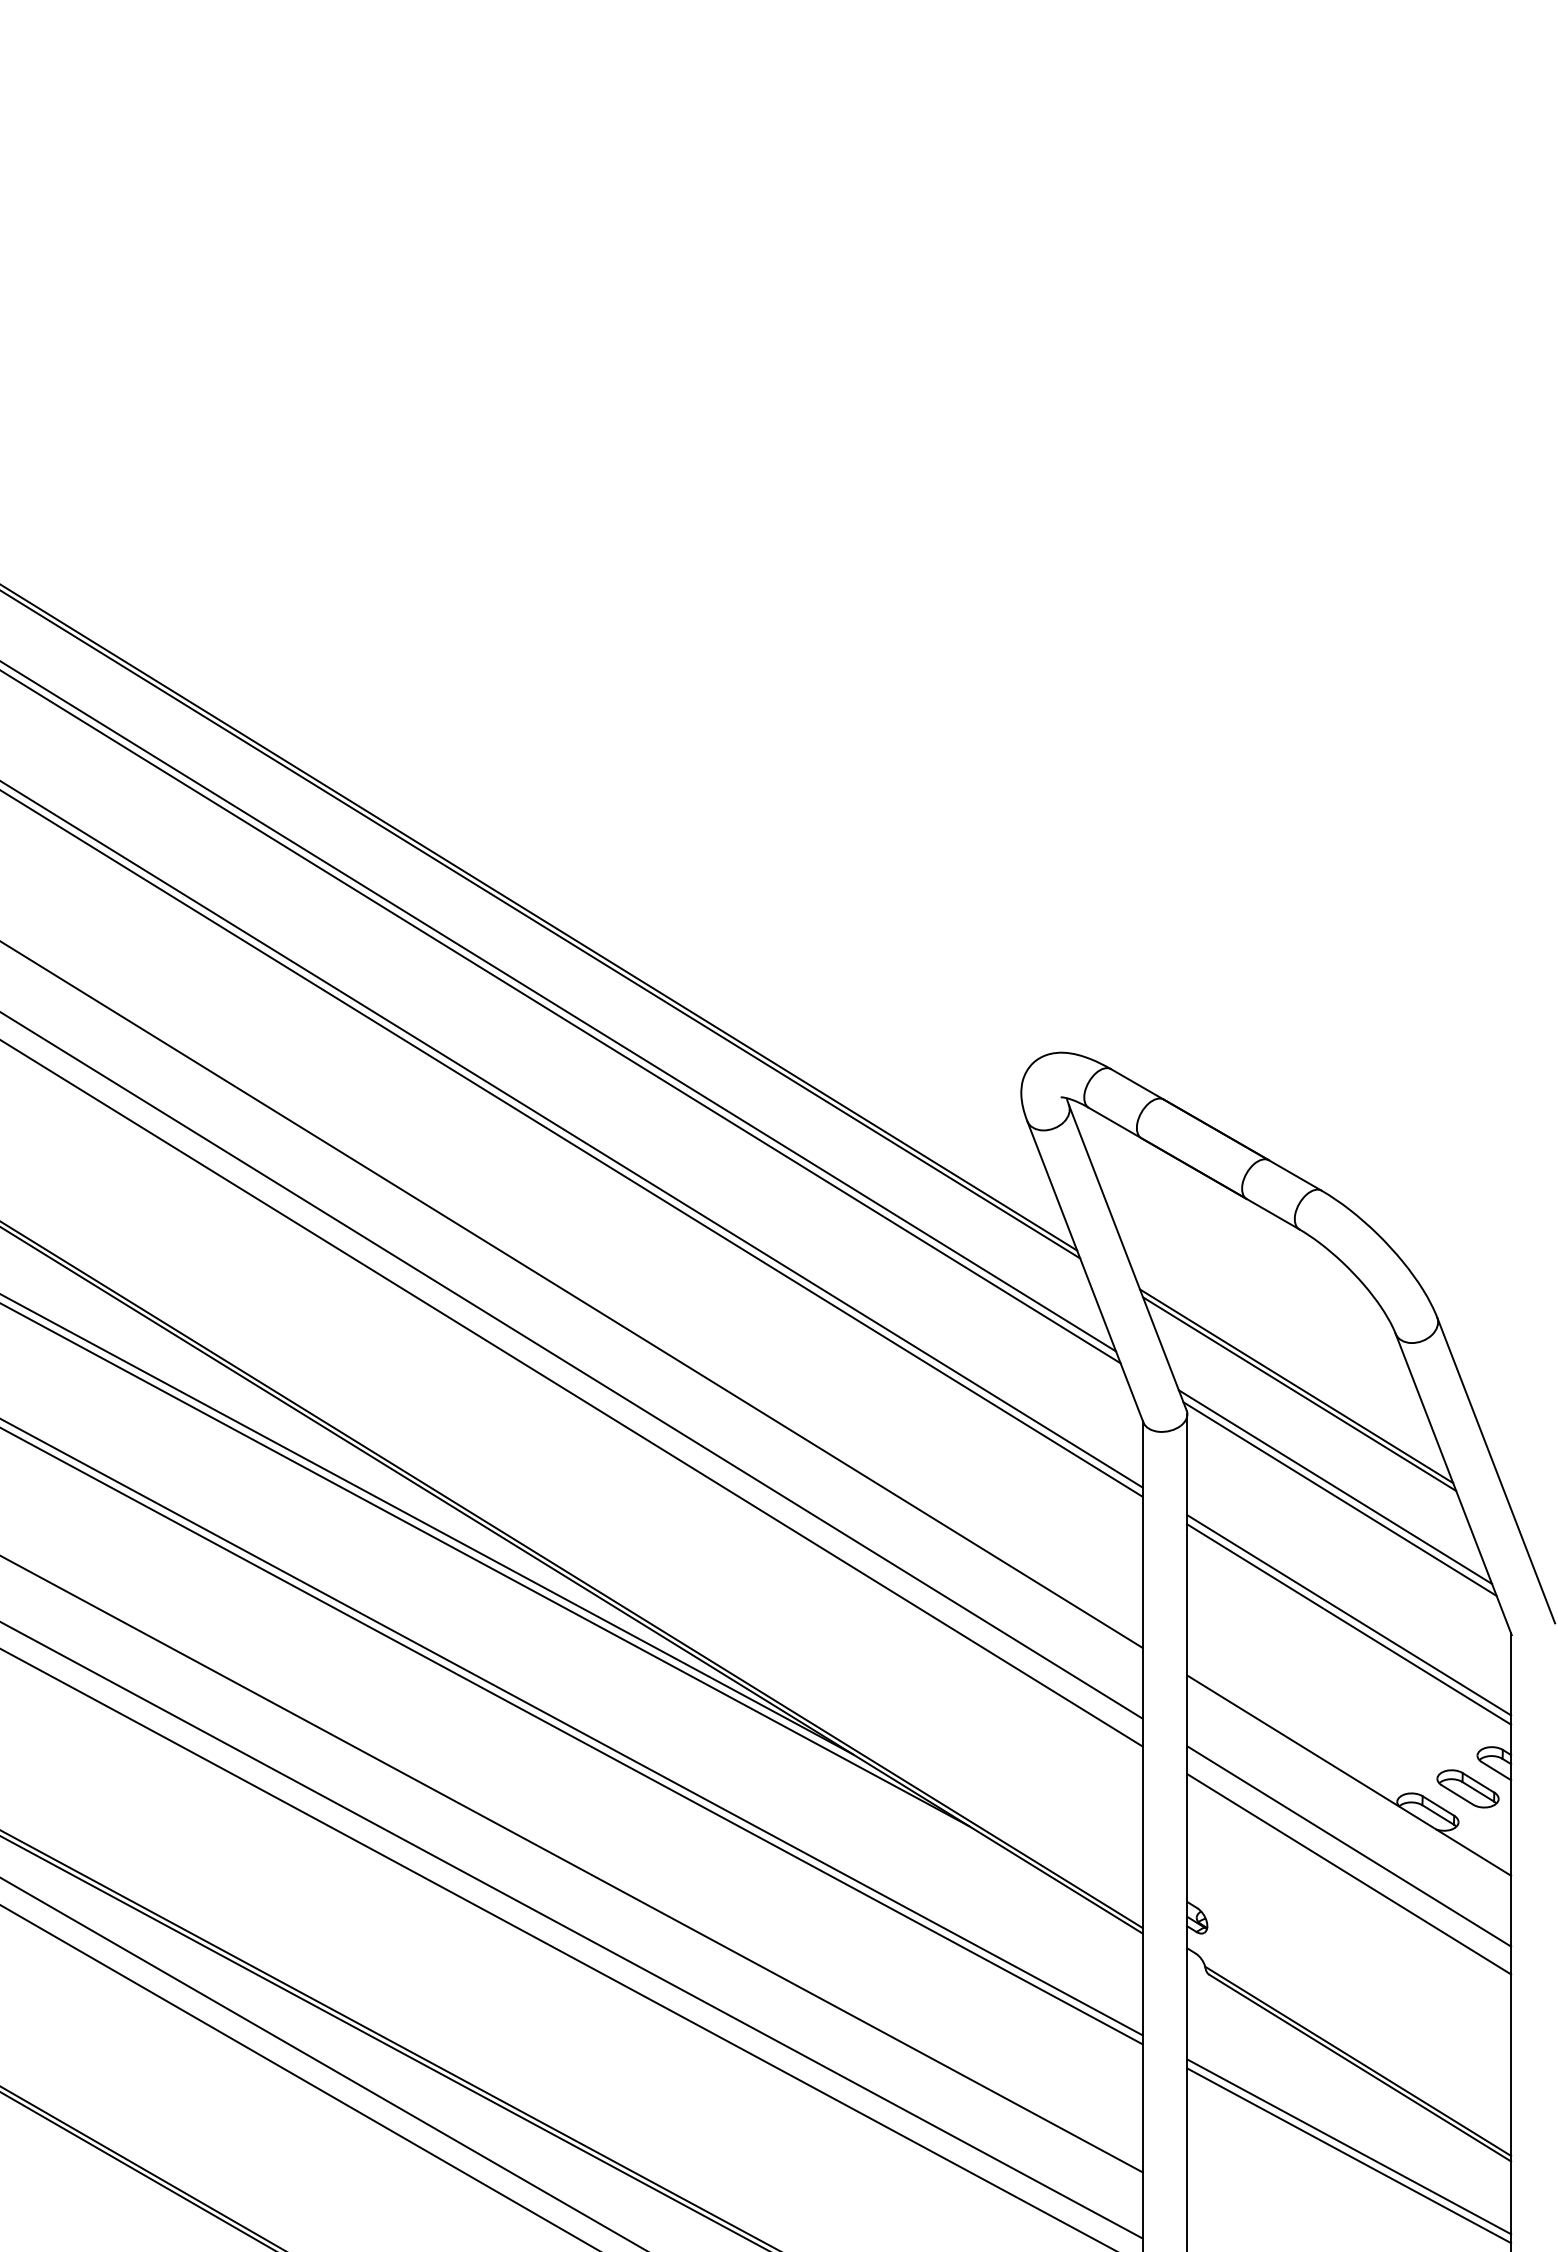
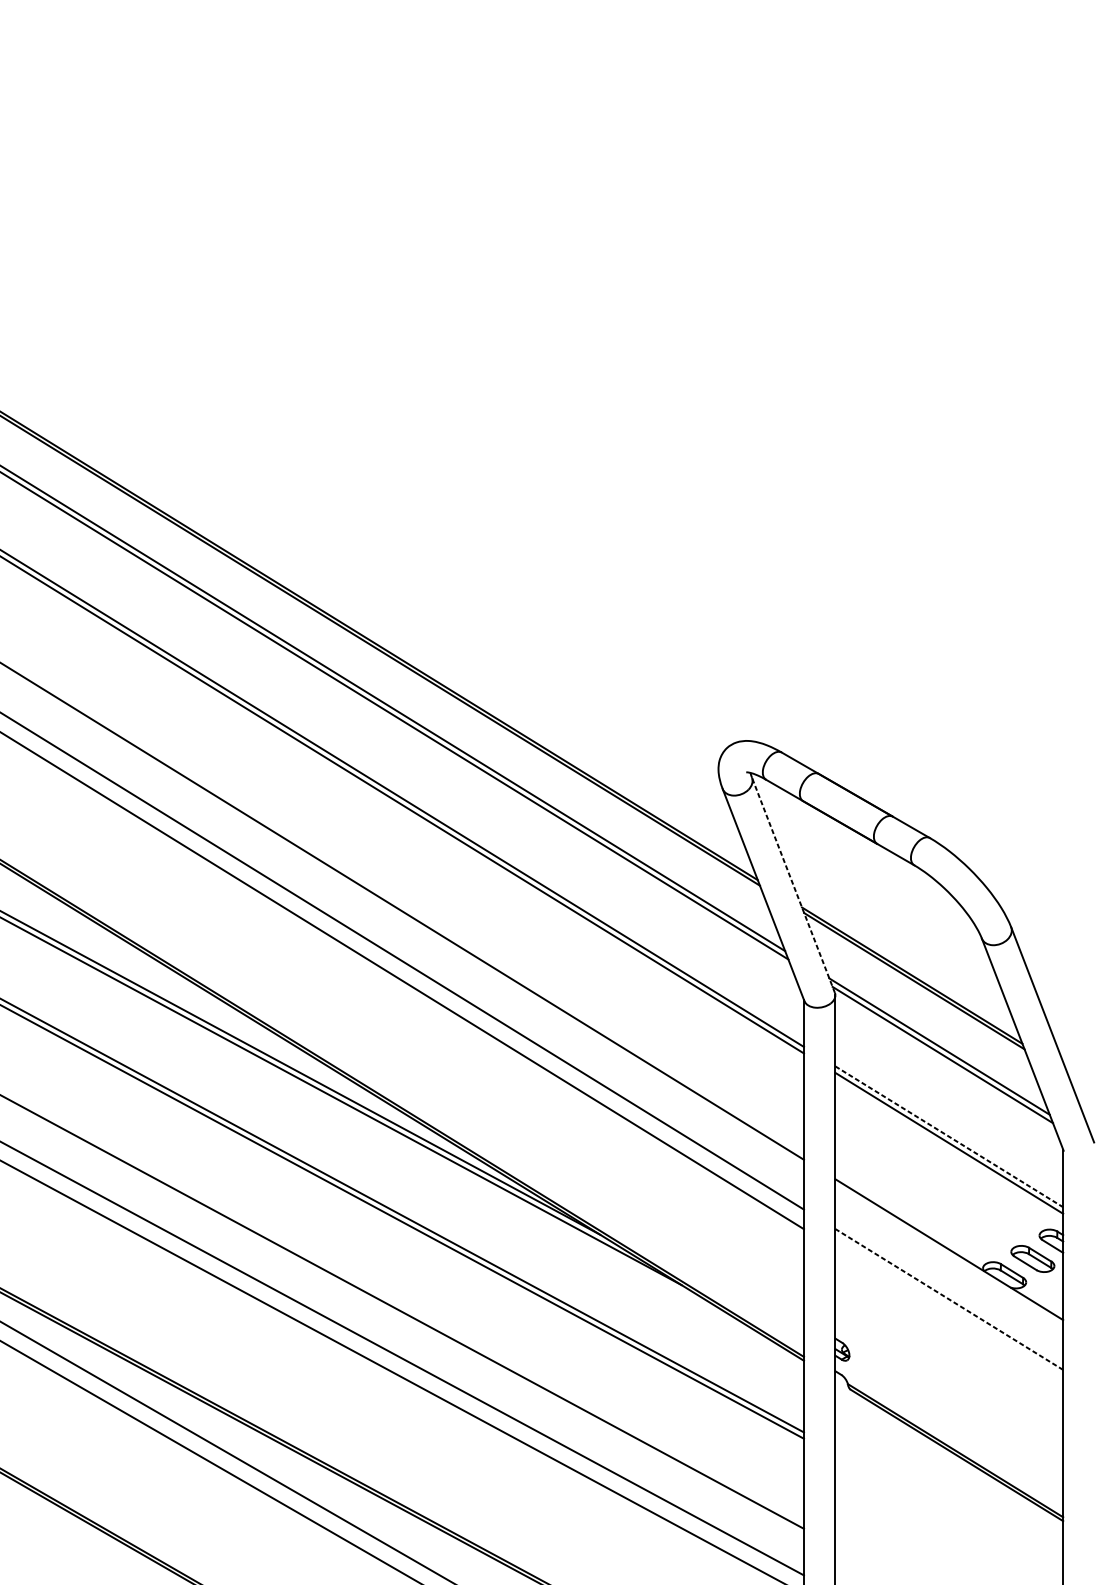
line: (1127, 1257) -> (793, 885), solid -> dashed
line: (1349, 1615) -> (949, 1136), solid -> dashed
line: (1348, 1846) -> (948, 1299), solid -> dashed
line: (1349, 1874) -> (949, 1319), removed
line: (1349, 2146) -> (949, 1510), removed
line: (1349, 2155) -> (949, 1516), removed

